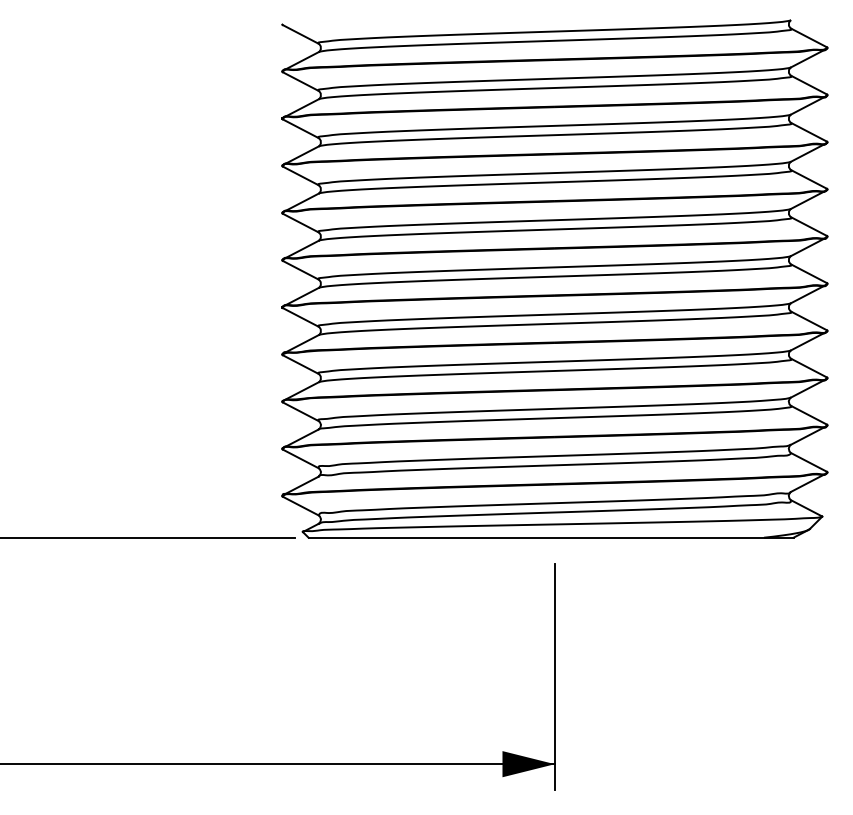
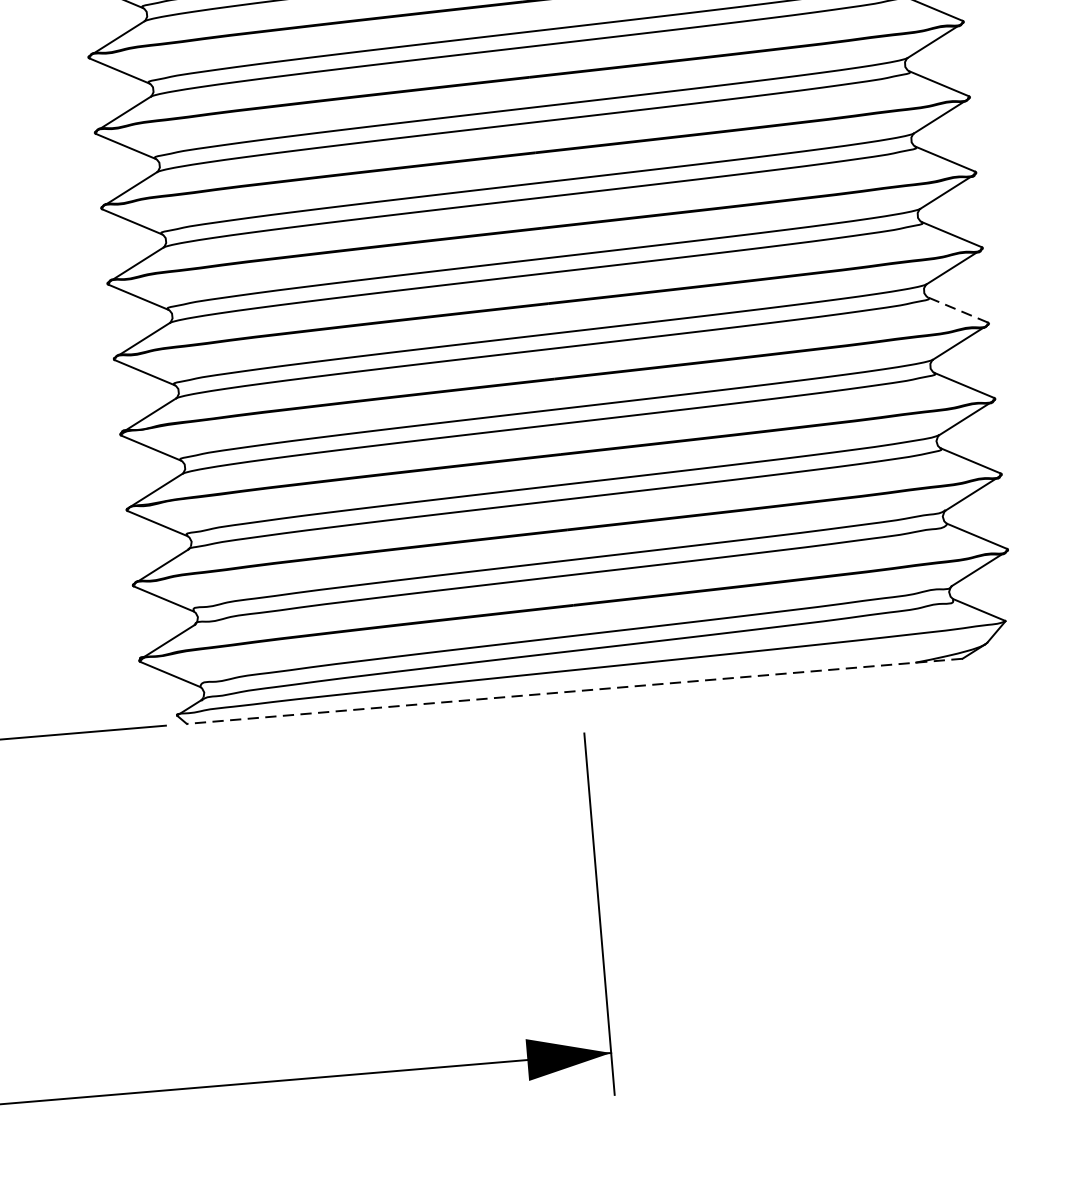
line: (808, 320) -> (957, 309), solid -> dashed
line: (551, 537) -> (575, 690), solid -> dashed

